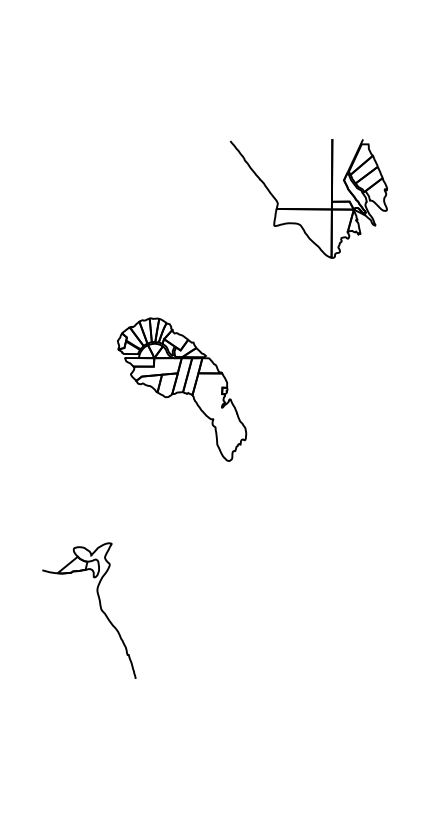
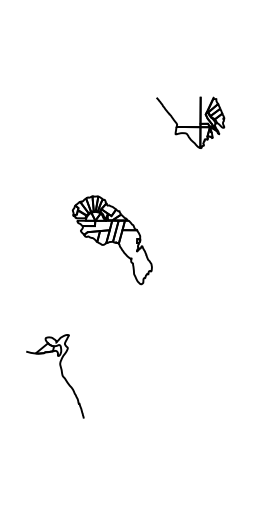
part: (308, 198) -> (190, 122), size x0.7

